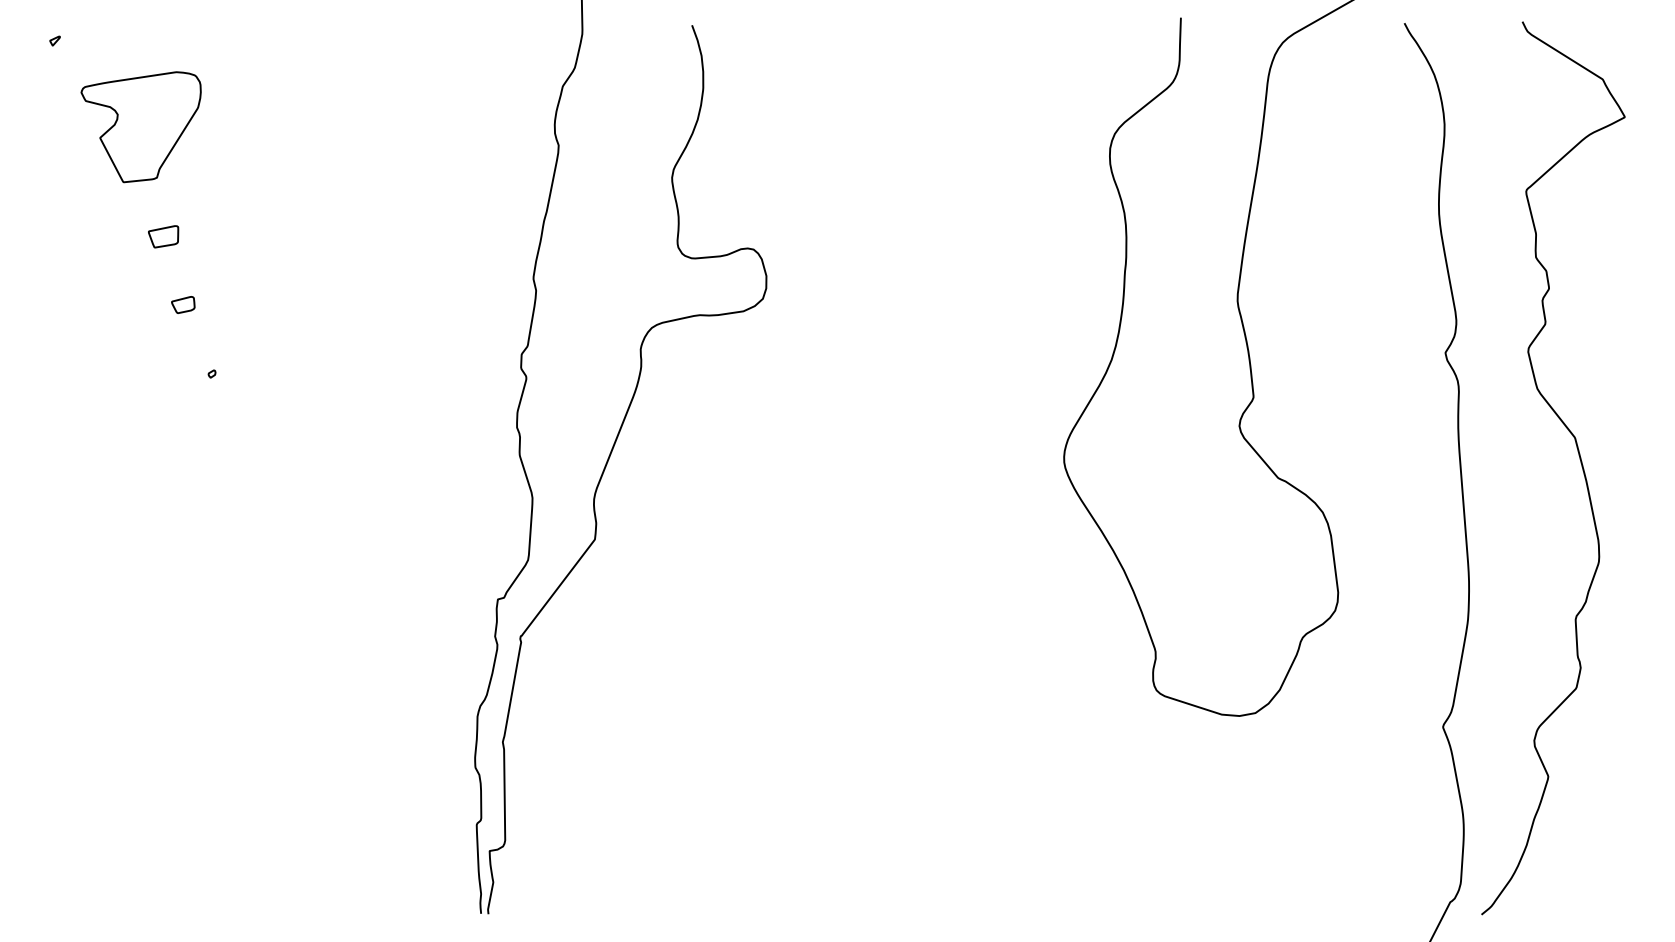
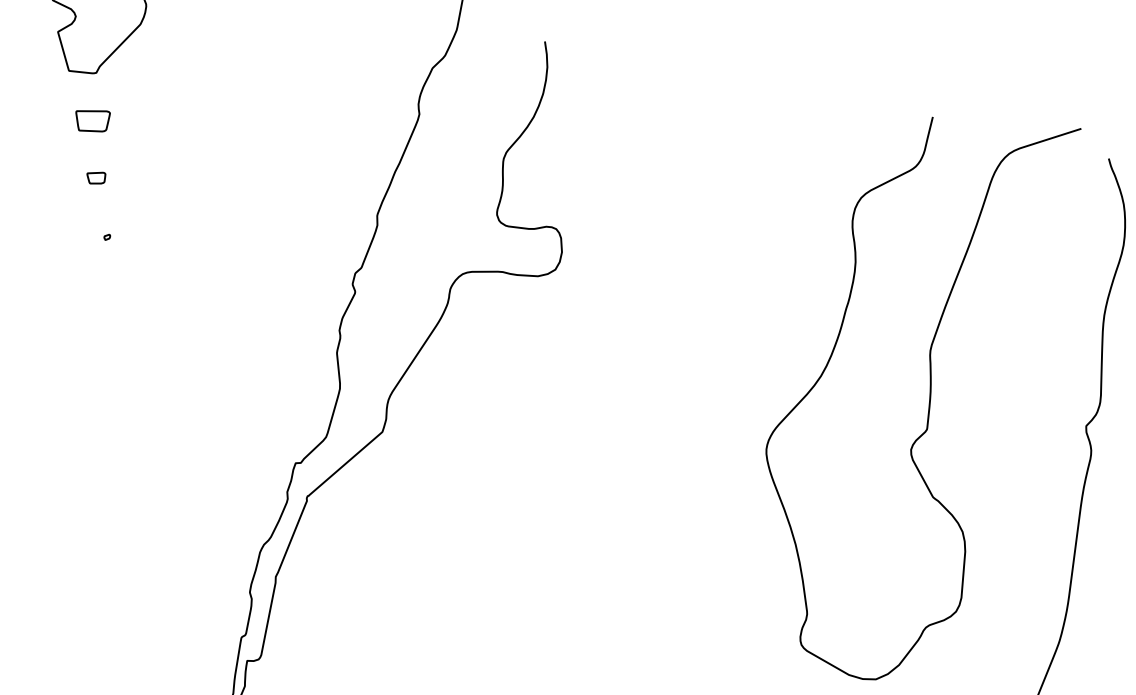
part: (163, 236) -> (91, 120), size x1.4

